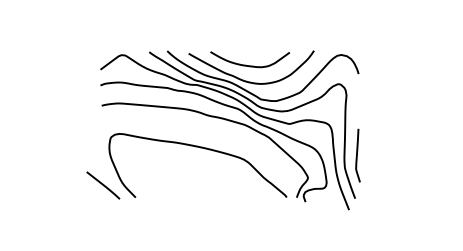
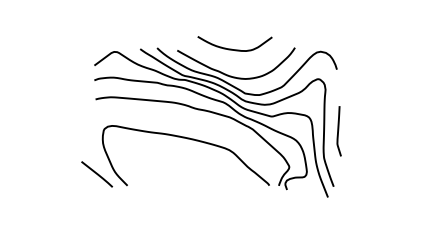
curve: (250, 65) -> (235, 49), moved
curve: (357, 155) -> (338, 131), moved

